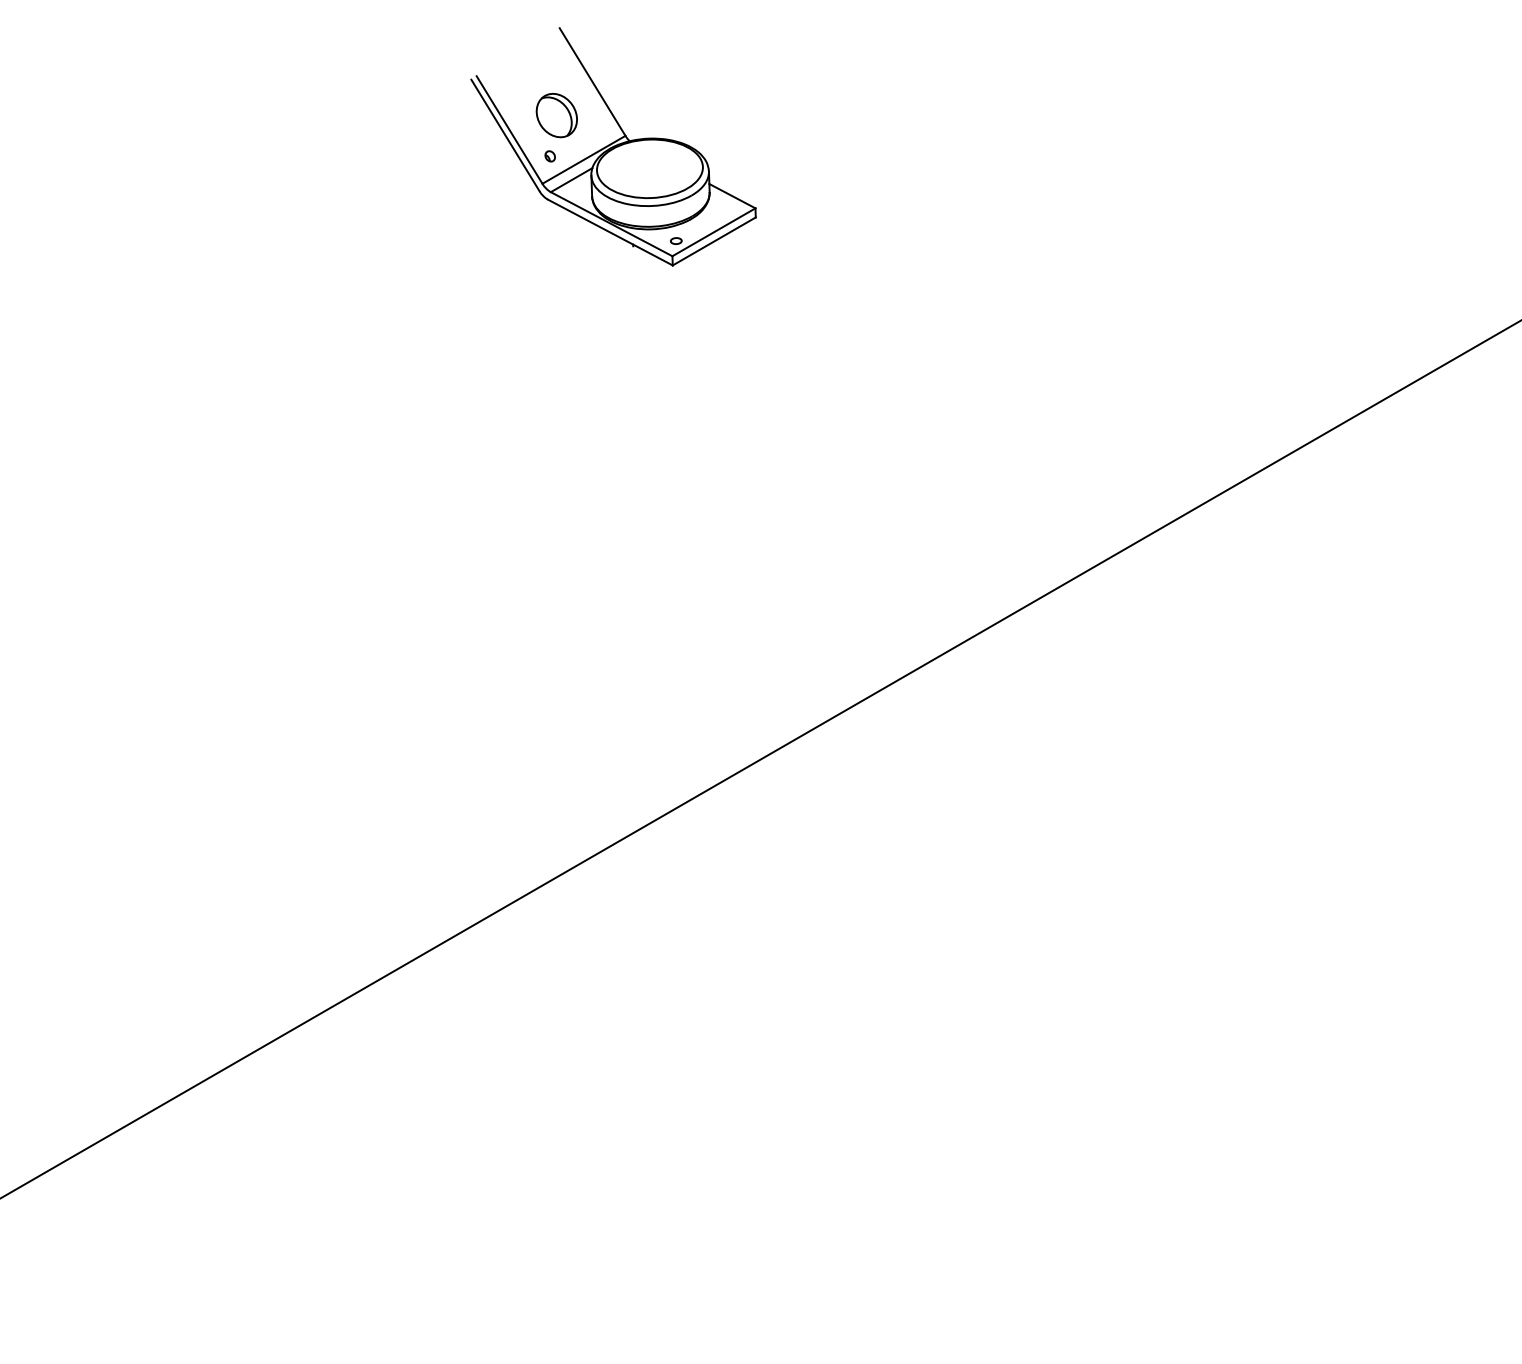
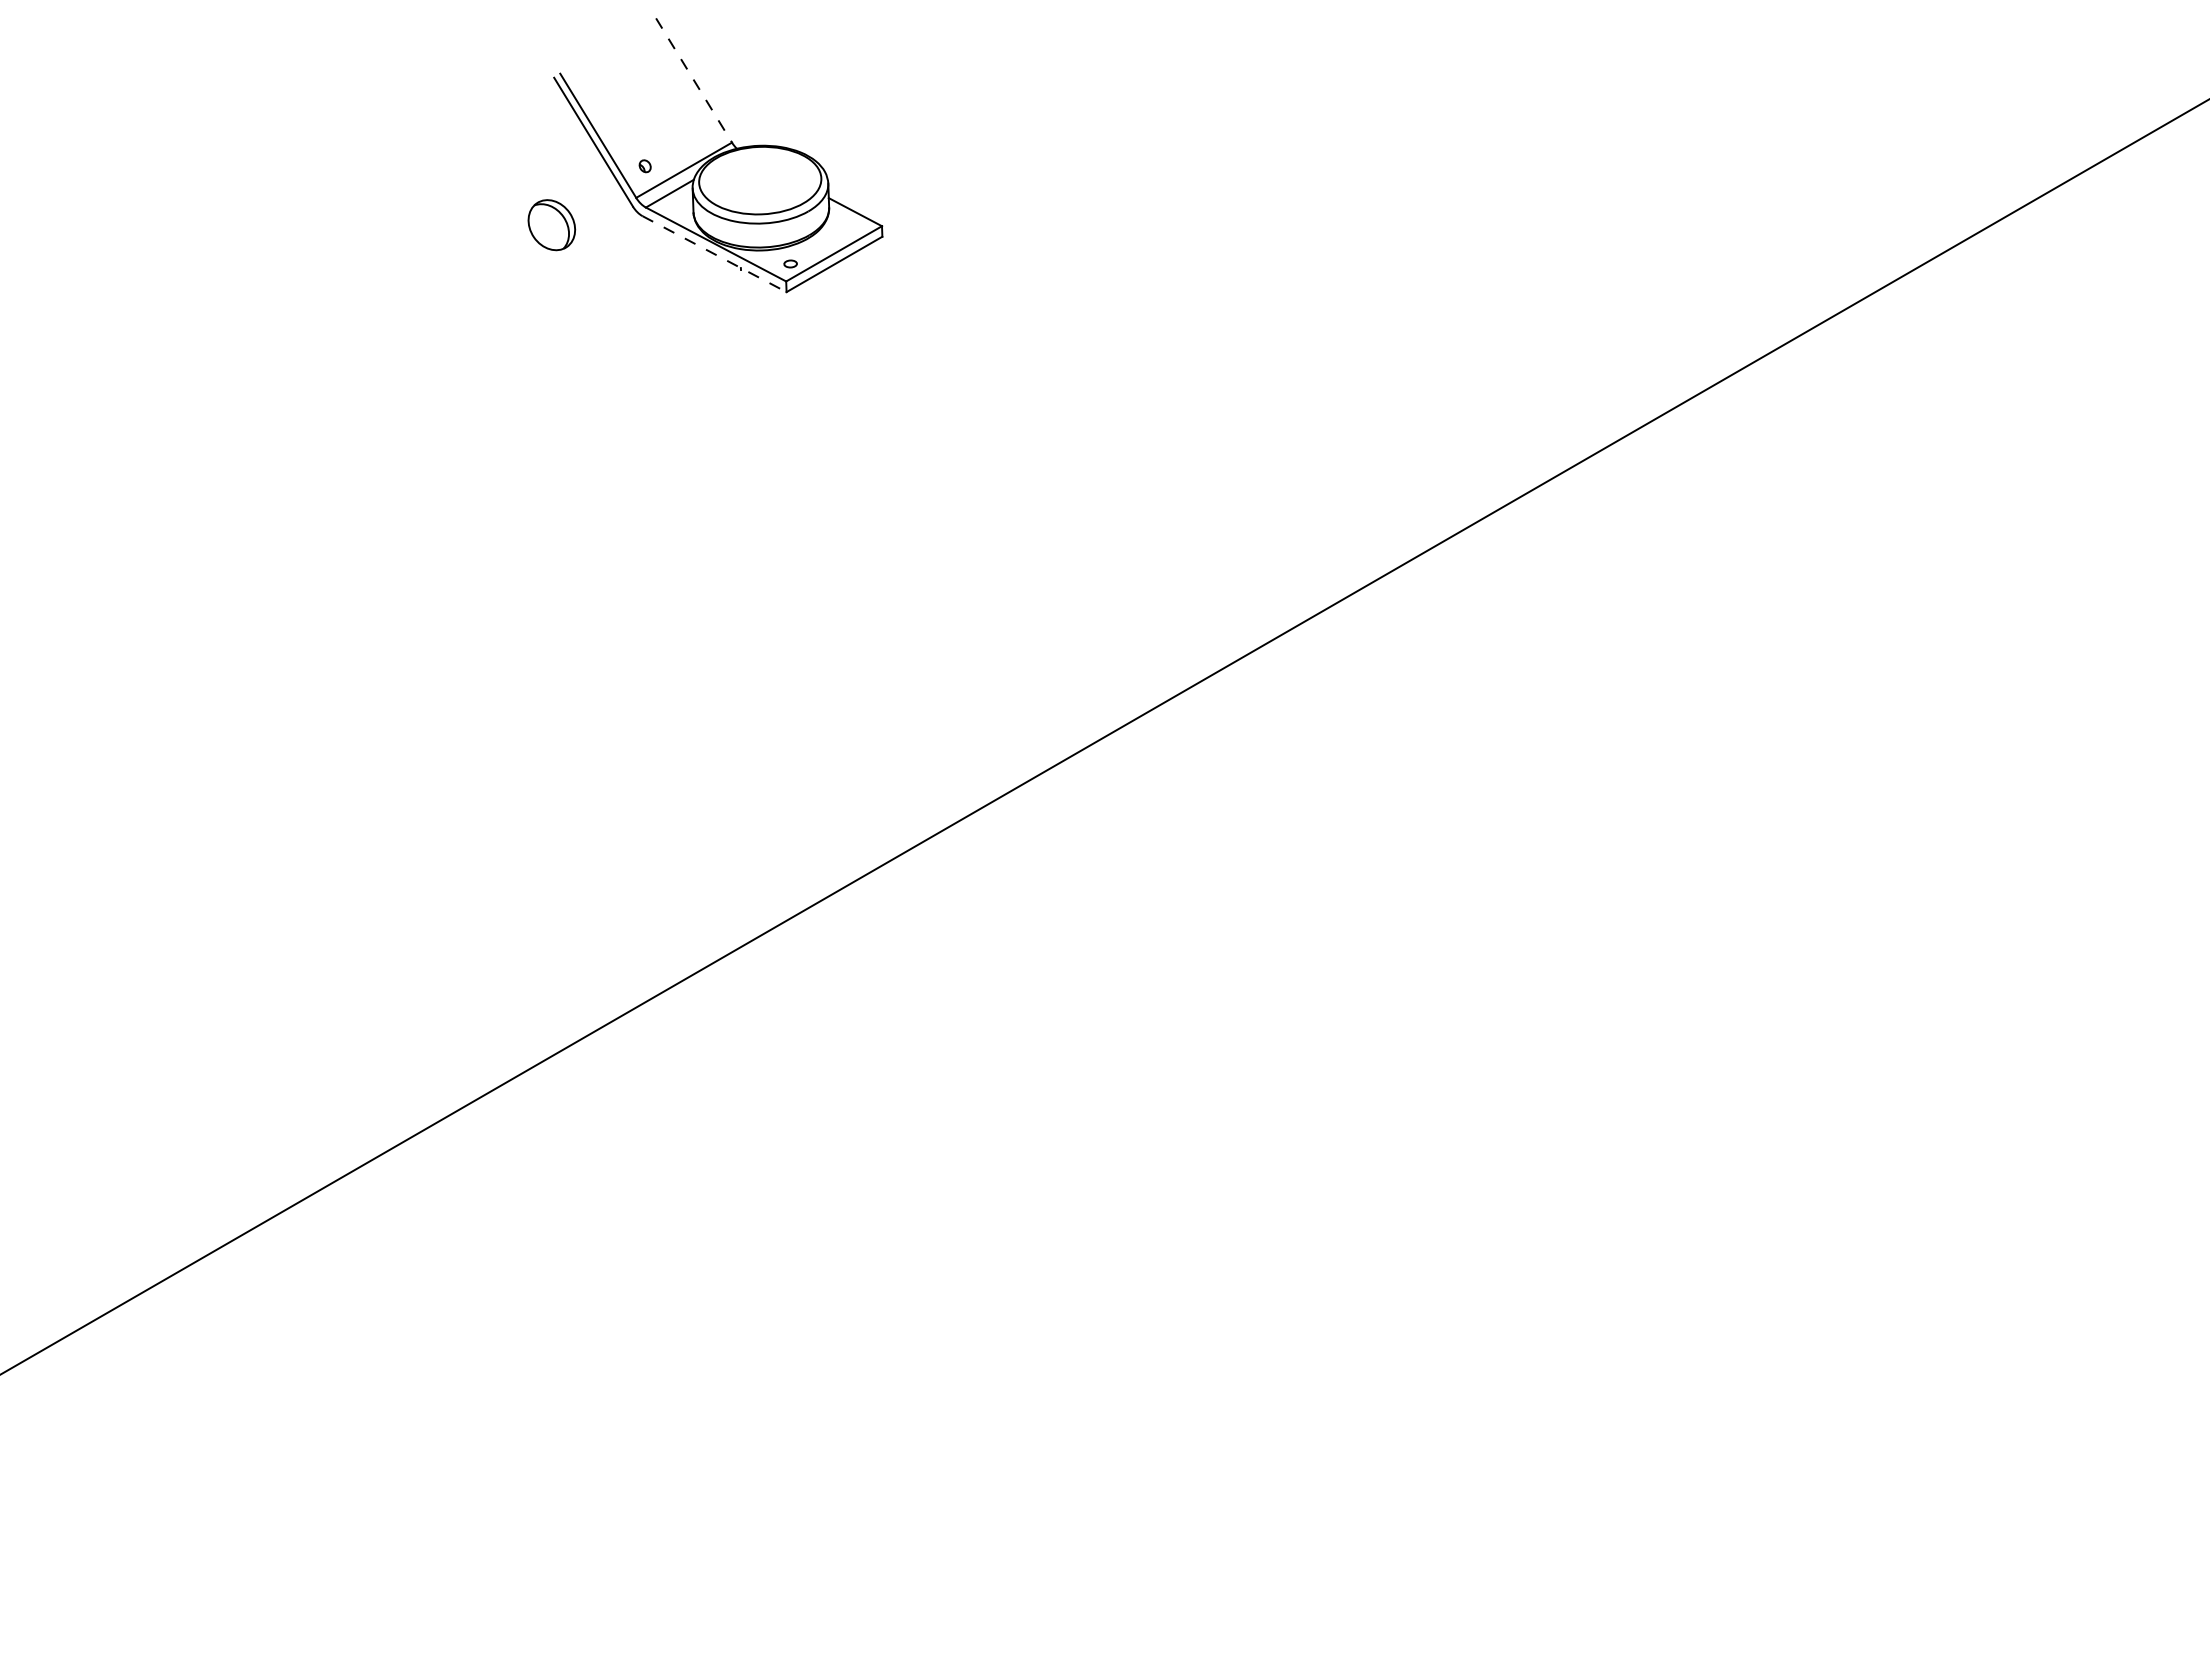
line: (592, 82) -> (694, 80), solid -> dashed
part: (556, 115) -> (551, 225), moved
line: (611, 232) -> (715, 254), solid -> dashed

